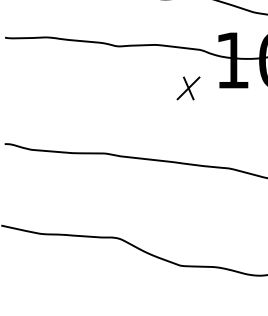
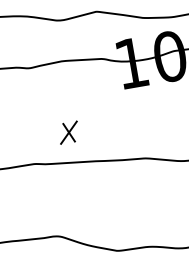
part: (188, 88) -> (68, 132), moved

